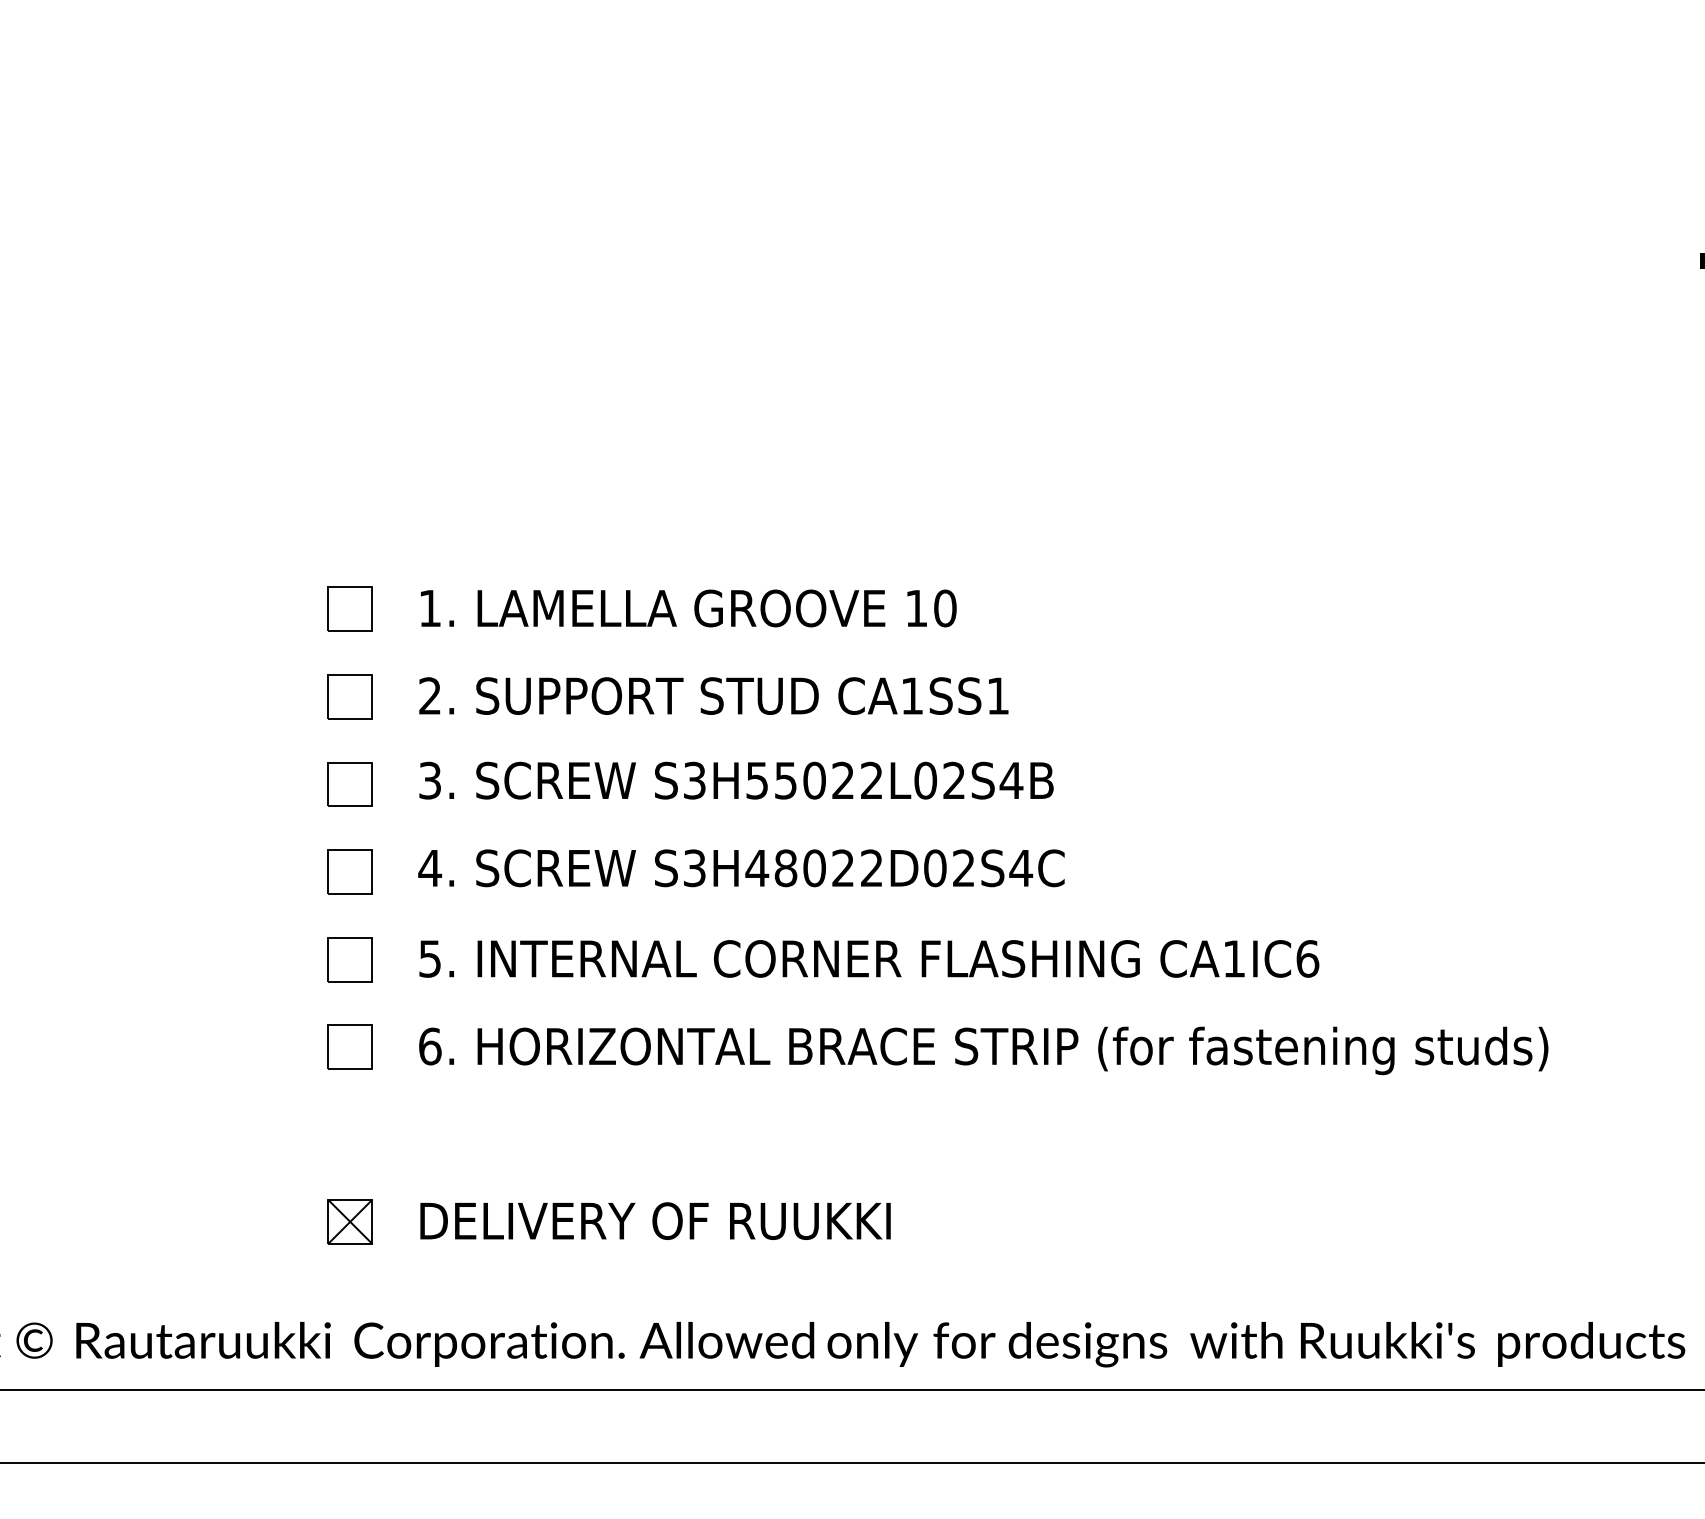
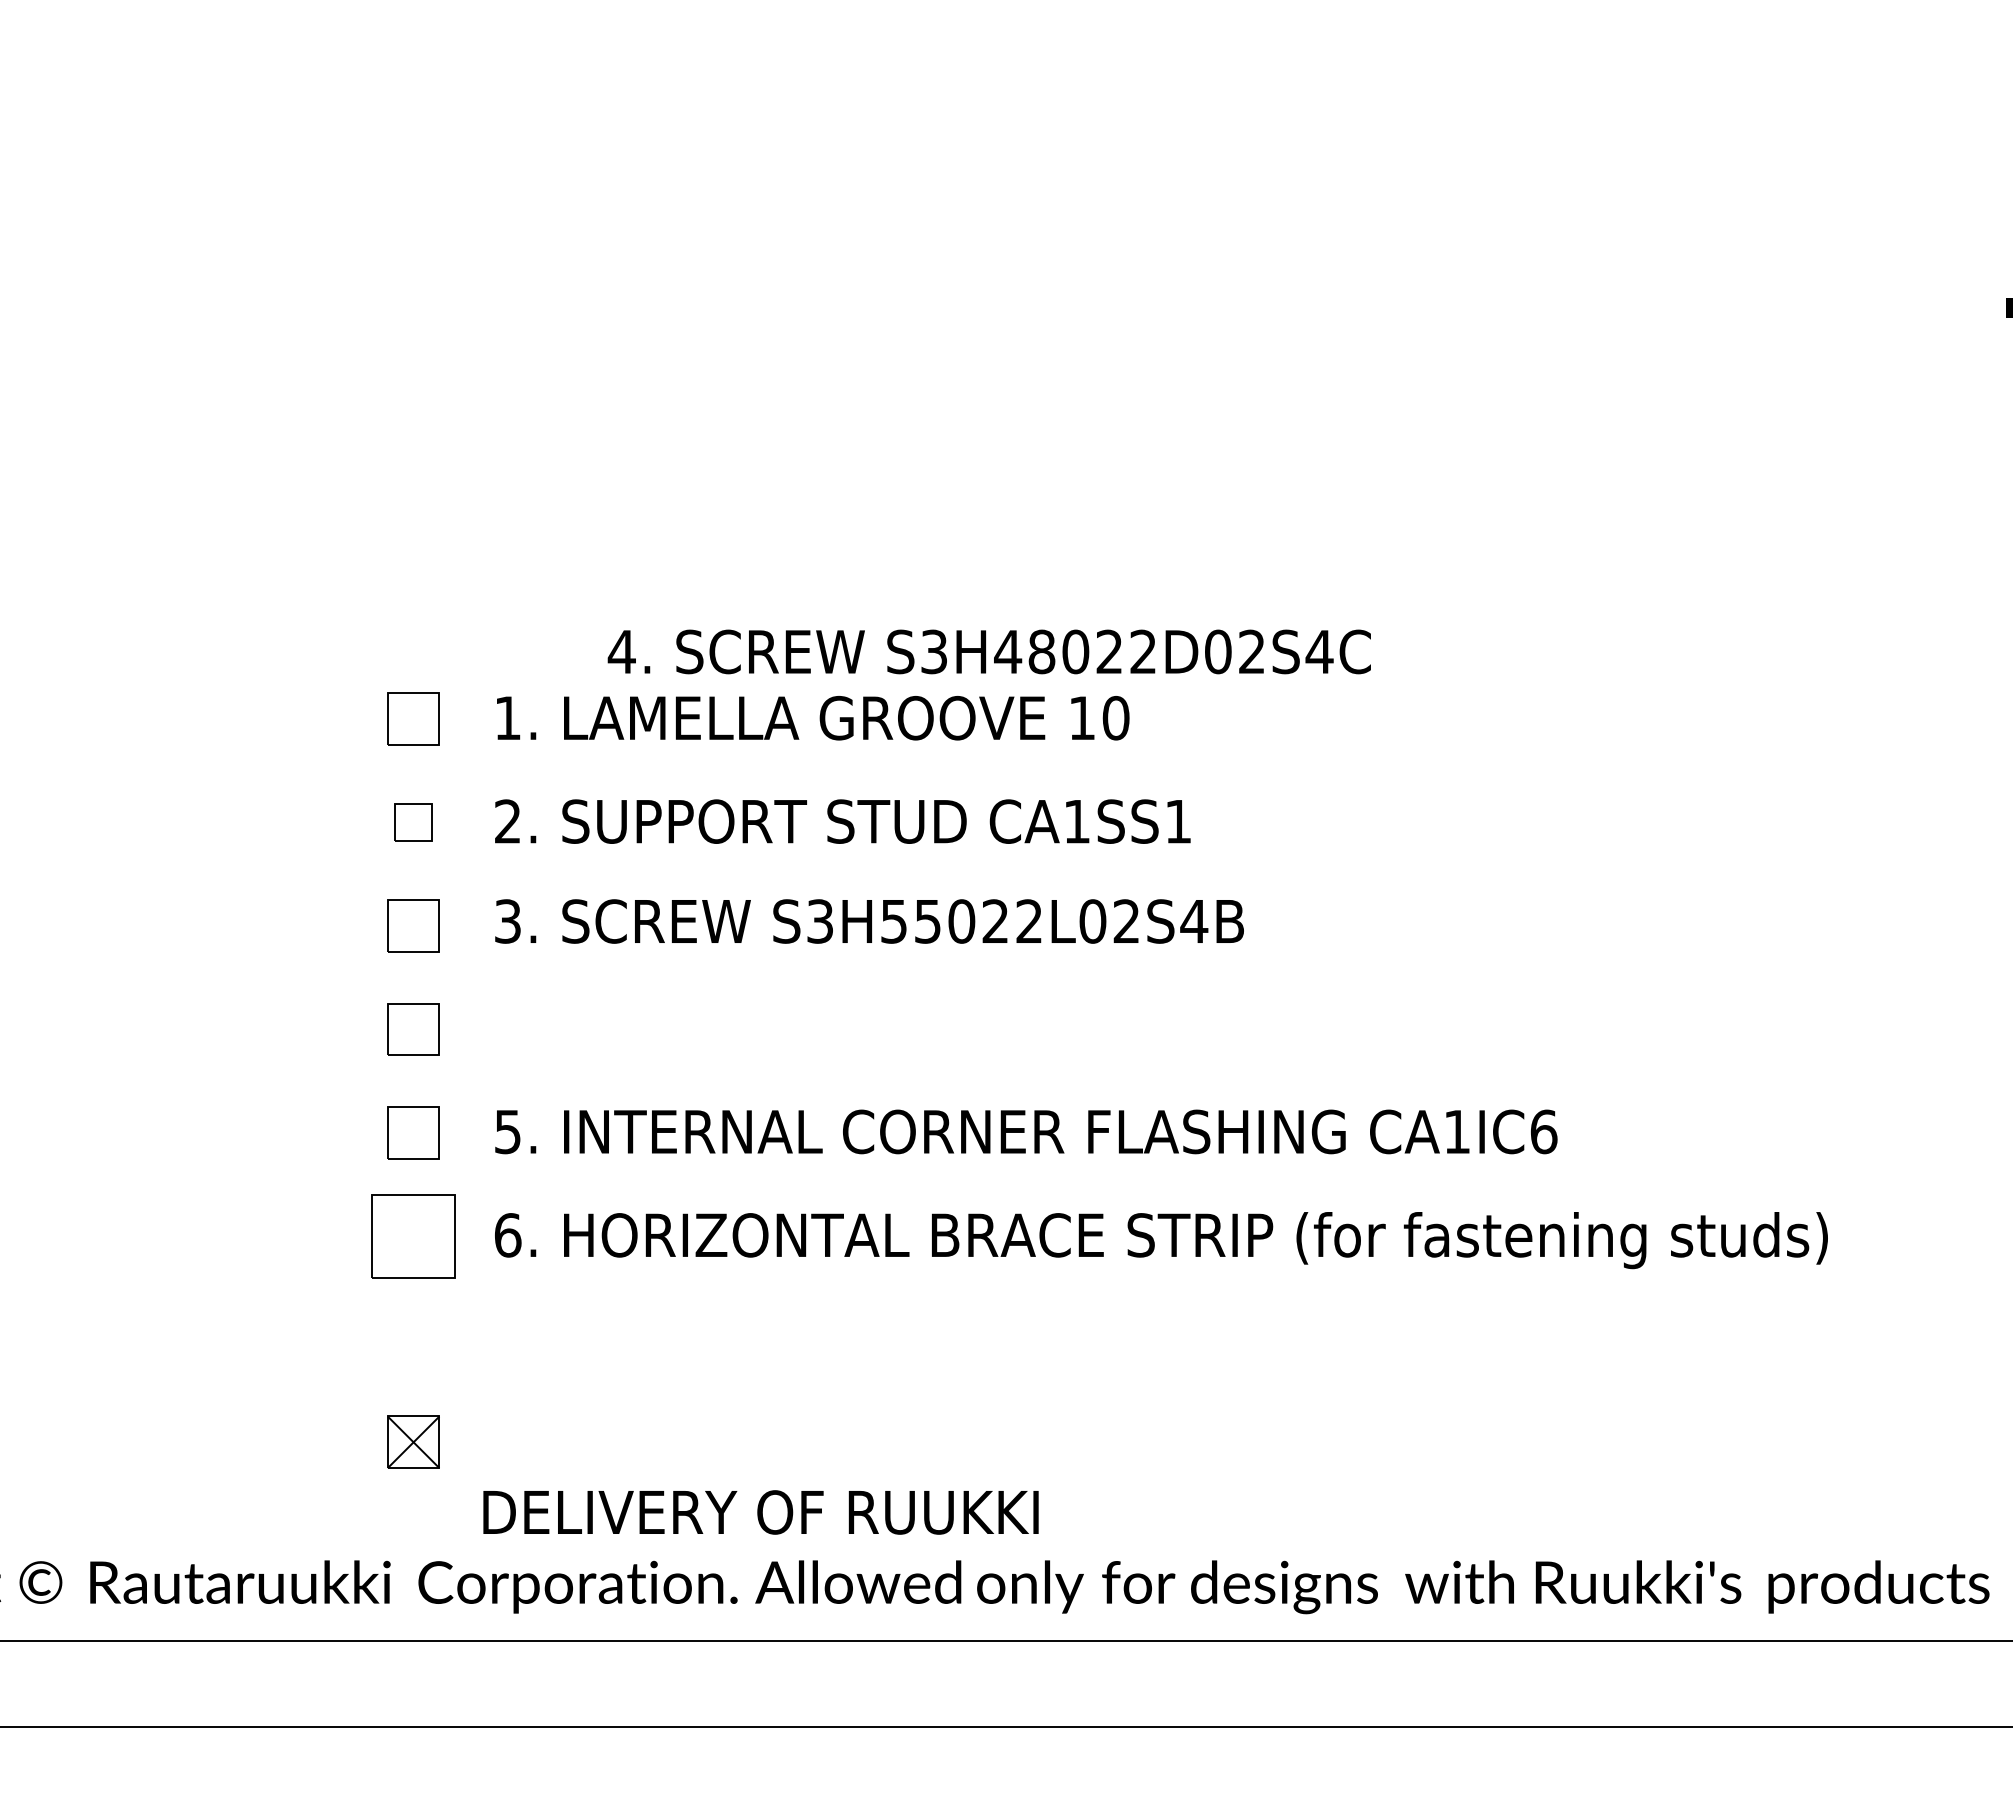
part: (350, 696) -> (413, 822), size x0.7
text: (740, 867) -> (988, 651), moved
part: (350, 1046) -> (413, 1235), size x1.6
text: (655, 1221) -> (760, 1512), moved

